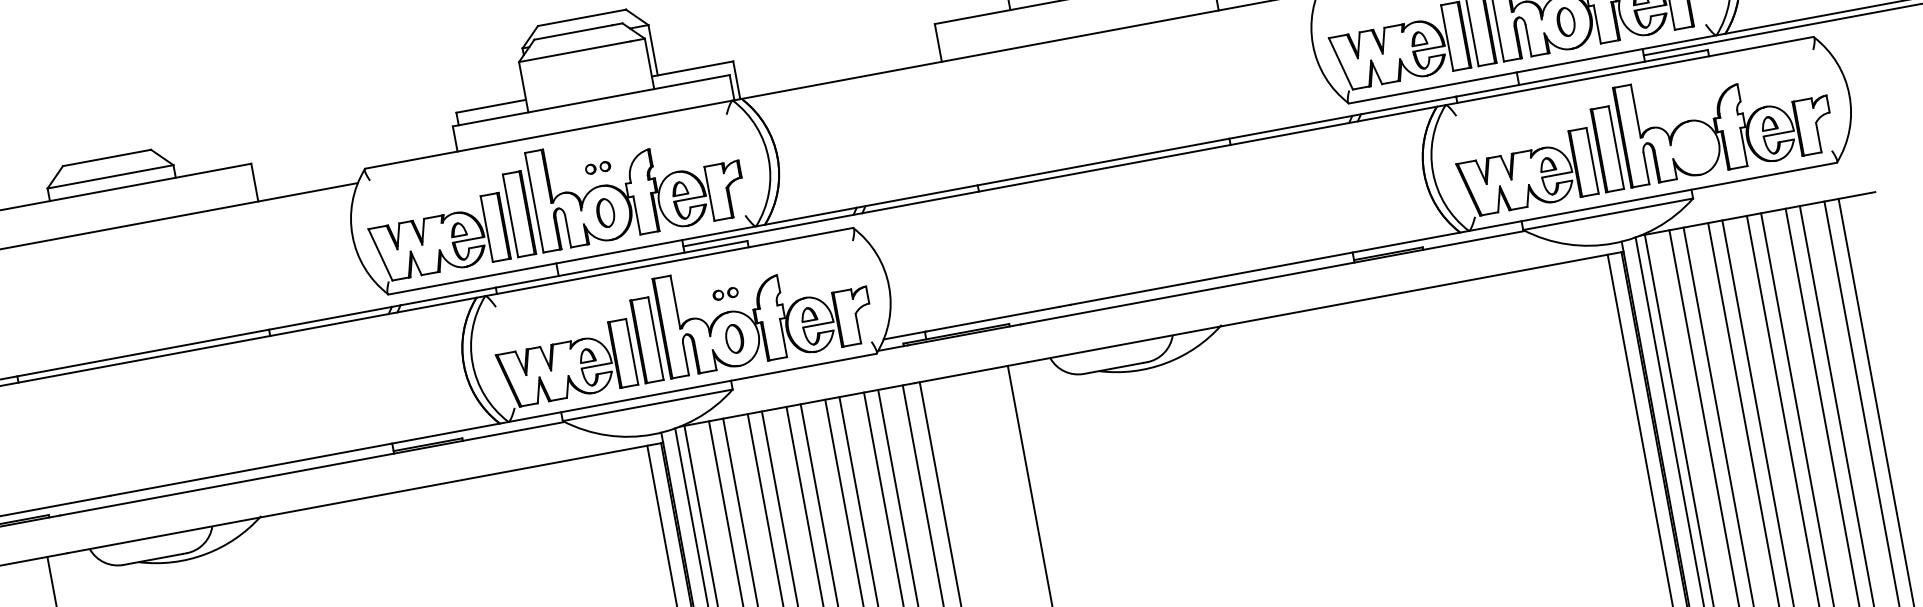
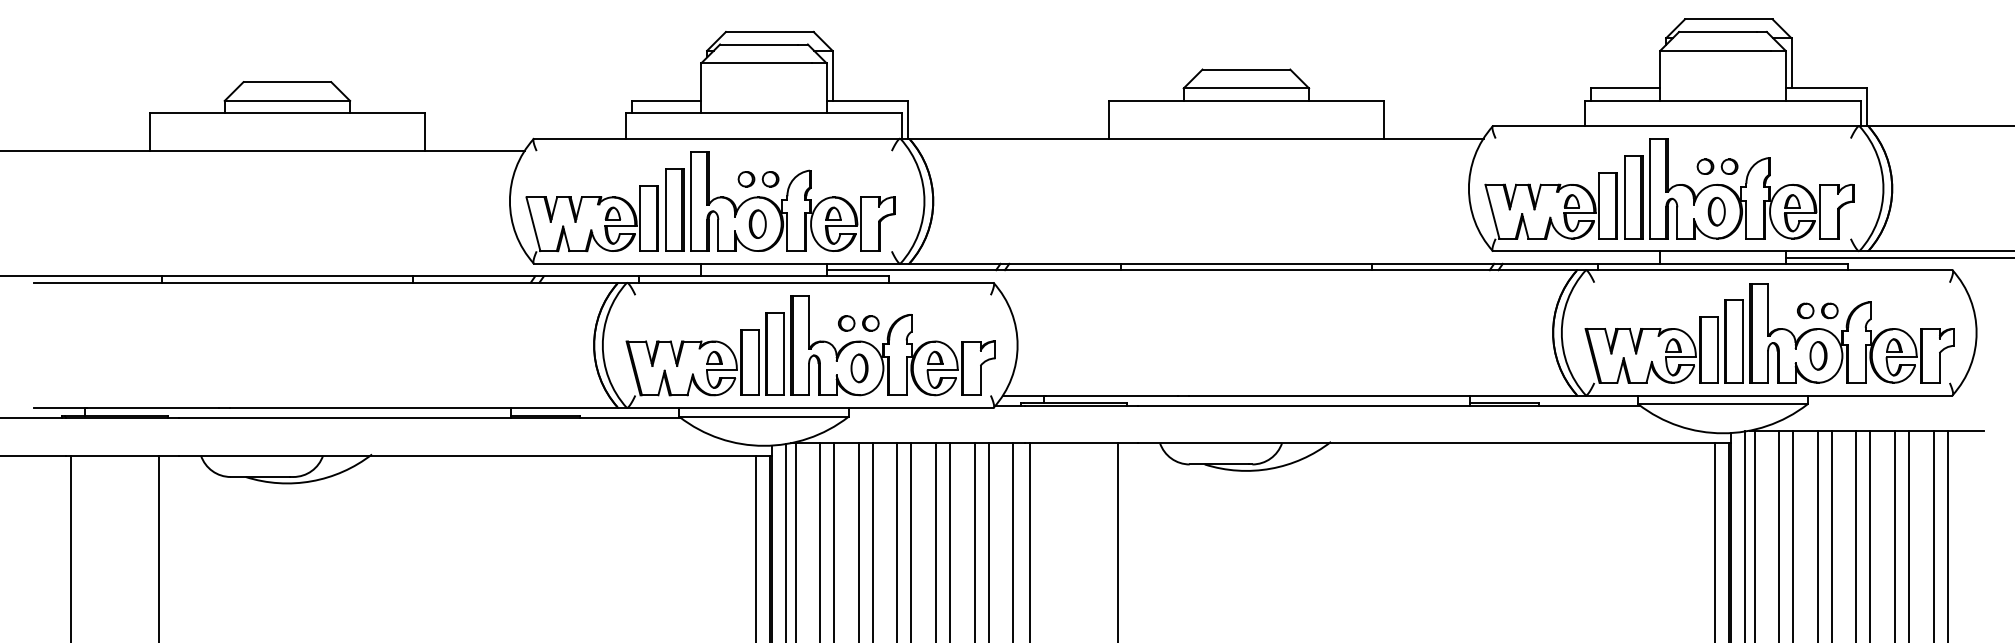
part: (1685, 102) -> (1817, 310), added
part: (1694, 147) -> (1818, 355), added
part: (598, 168) -> (758, 179), size x1.67
part: (725, 294) -> (858, 323), size x1.67

